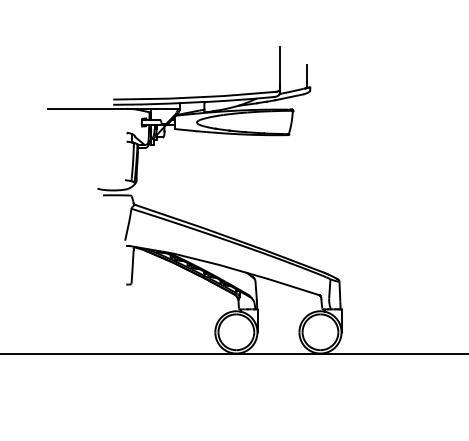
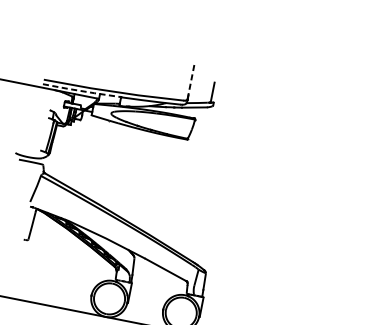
line: (279, 67) -> (190, 80), solid -> dashed
line: (158, 103) -> (81, 90), solid -> dashed

